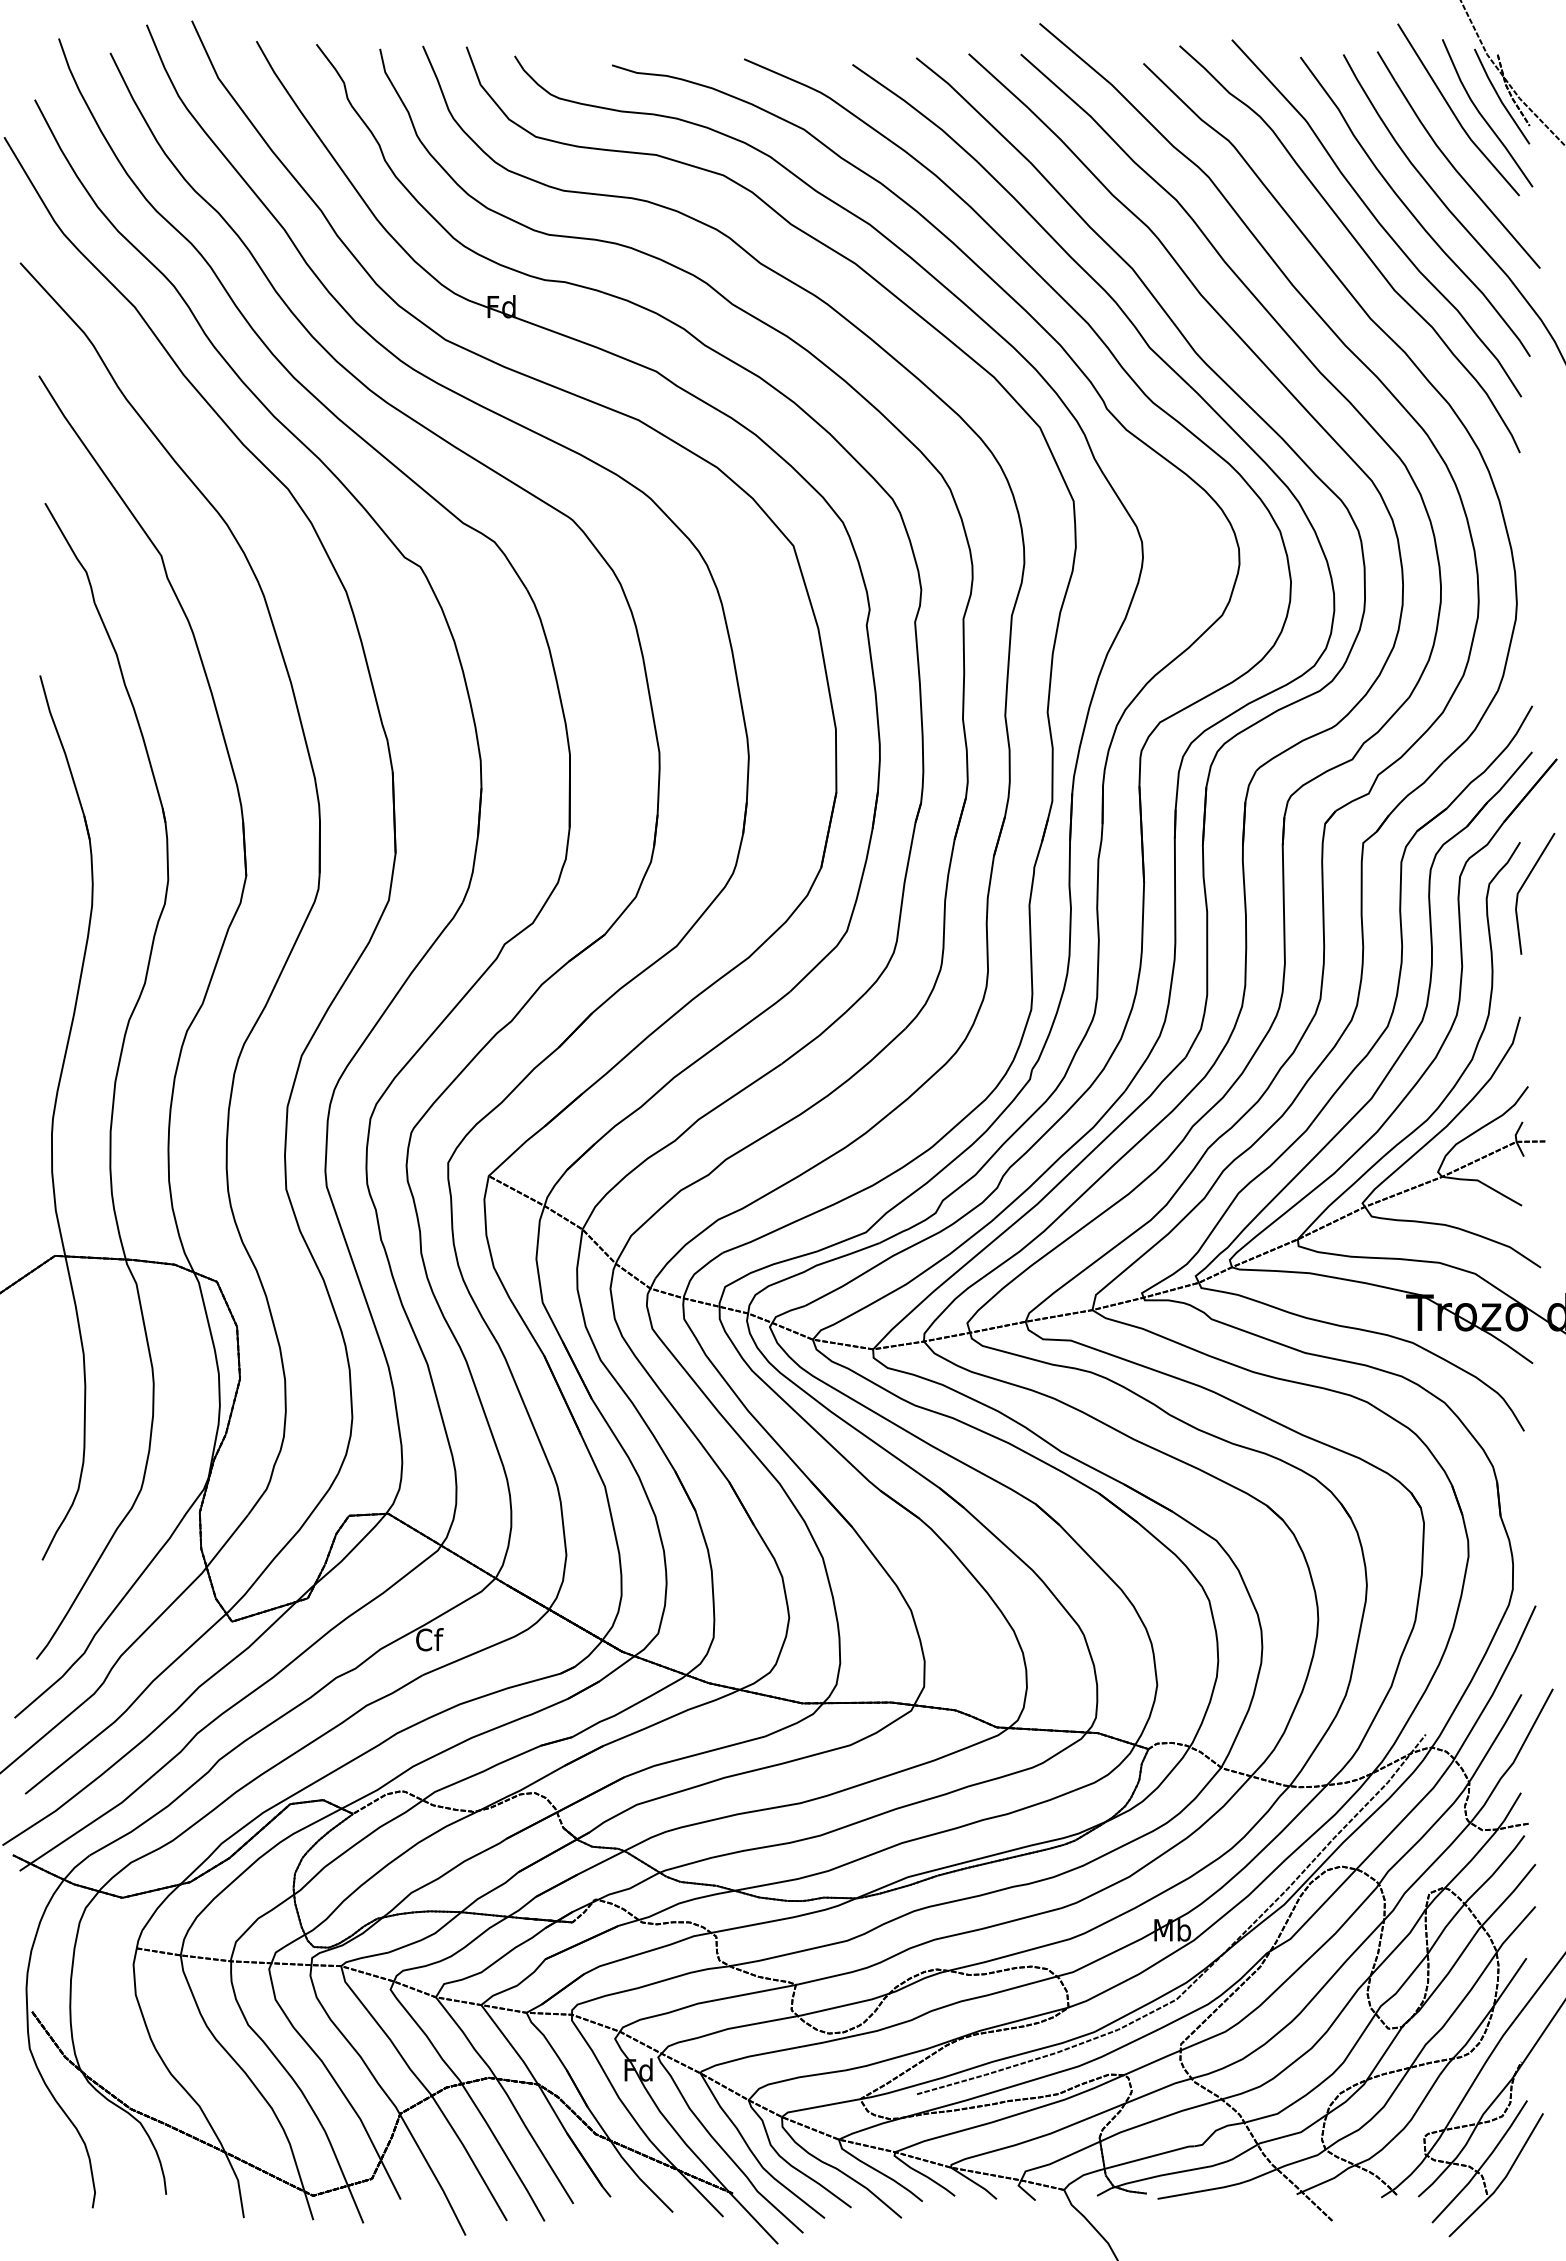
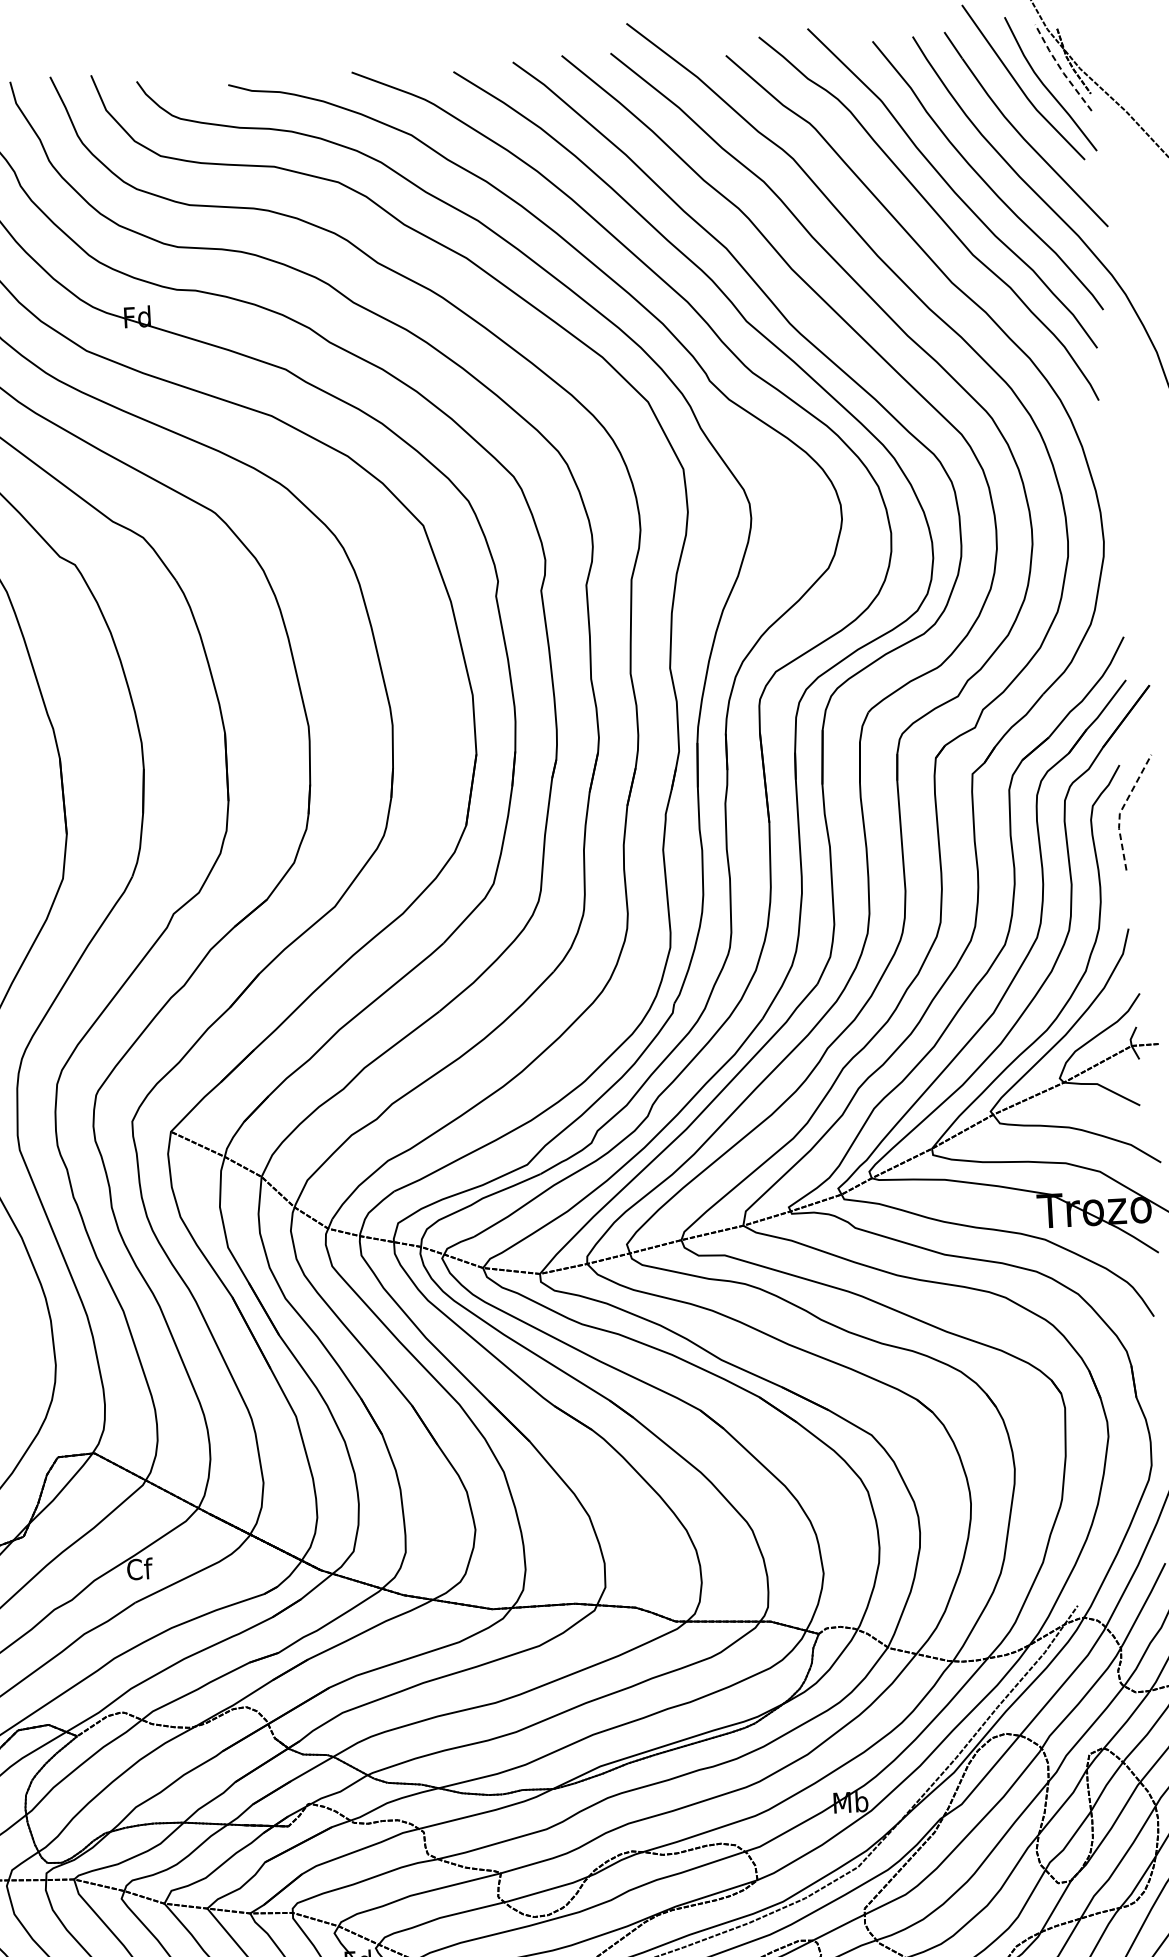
line: (1499, 98) -> (1061, 69), solid -> dashed
line: (1519, 890) -> (1121, 810), solid -> dashed

